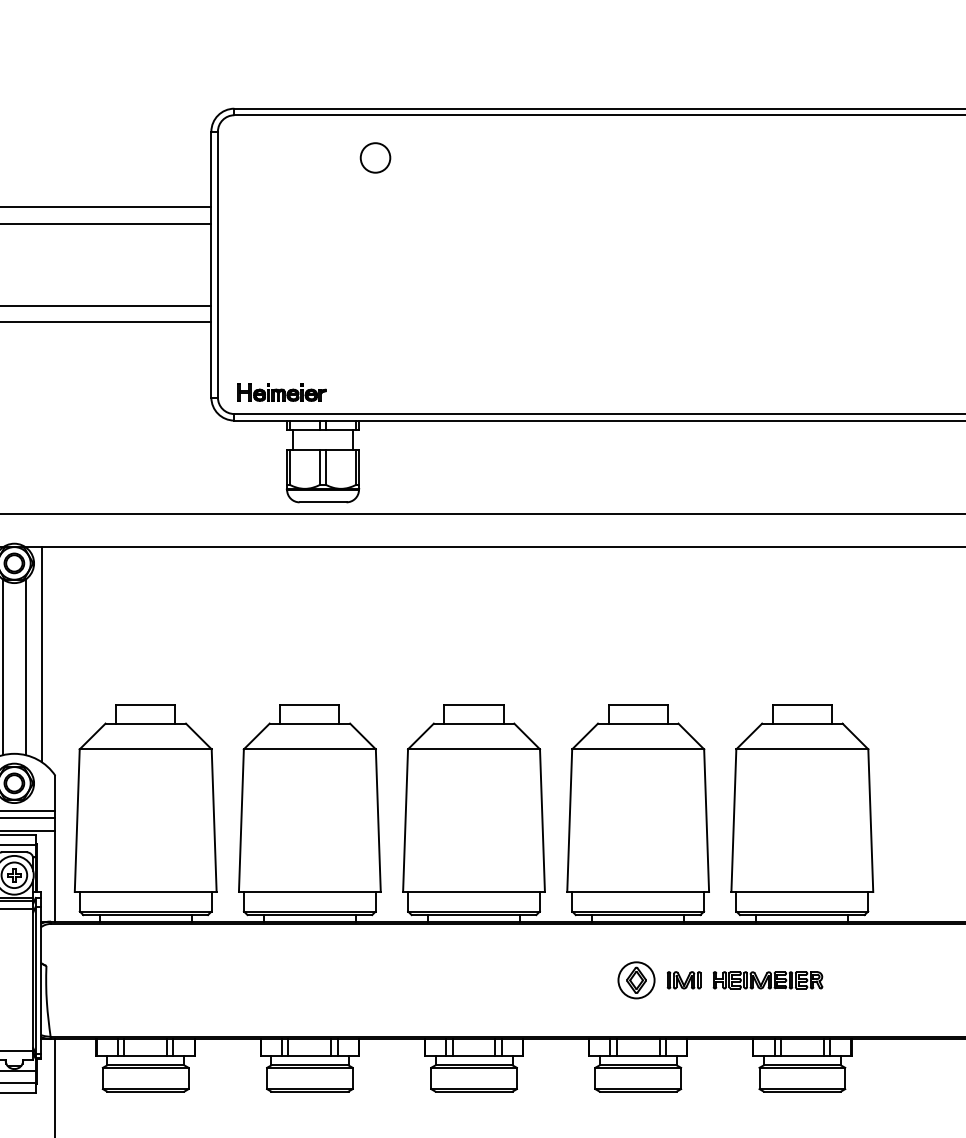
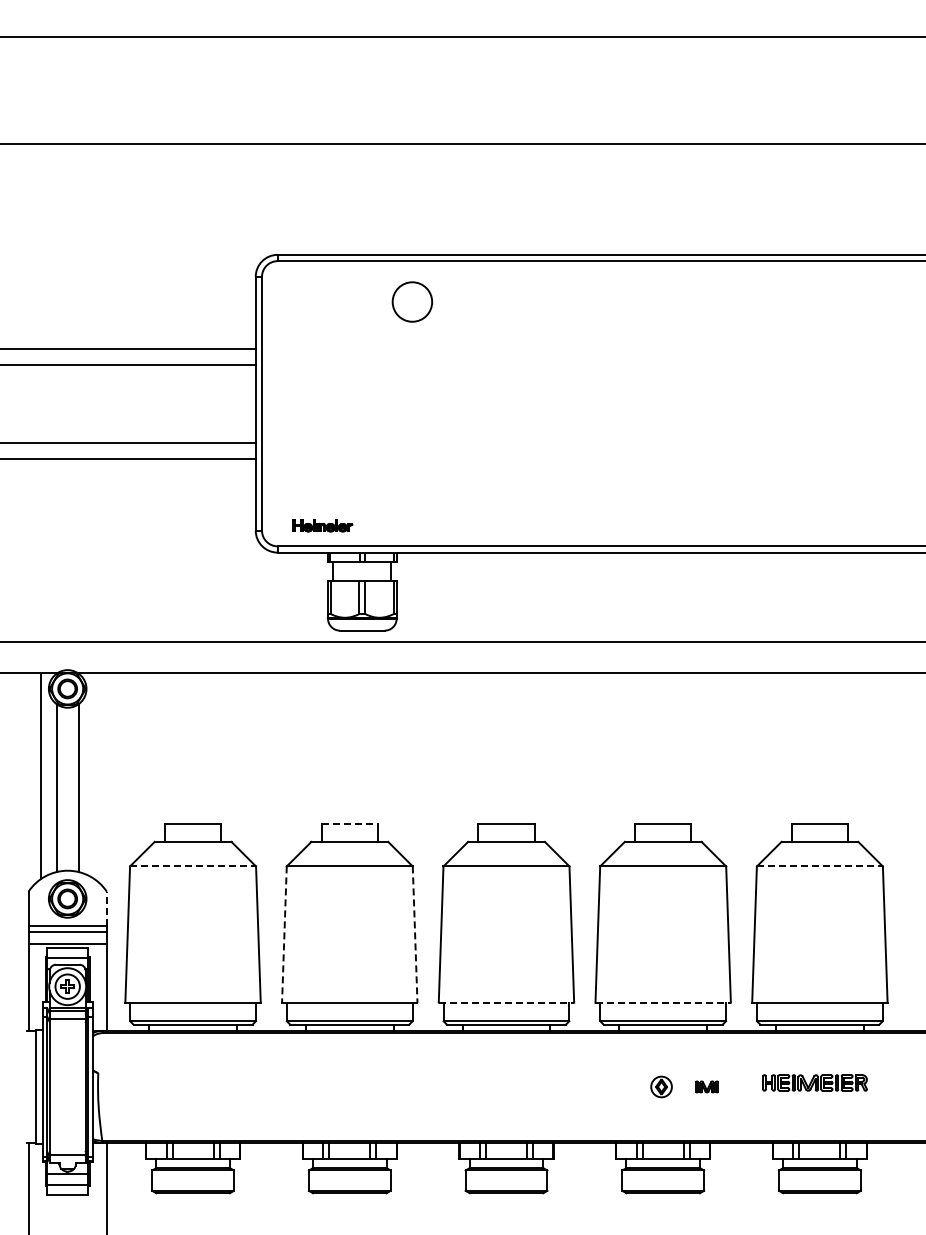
circle: (375, 157) -> (412, 301), size x1.4
part: (281, 392) -> (322, 525), size x0.7
line: (42, 654) -> (94, 775), removed
line: (310, 705) -> (350, 824), solid -> dashed
line: (146, 749) -> (193, 866), solid -> dashed
line: (801, 749) -> (819, 866), solid -> dashed
line: (55, 793) -> (106, 908), solid -> dashed
line: (241, 821) -> (284, 935), solid -> dashed
line: (378, 821) -> (415, 935), solid -> dashed
line: (474, 891) -> (506, 1002), solid -> dashed
line: (638, 891) -> (663, 1002), solid -> dashed
part: (636, 979) -> (661, 1086), size x0.6
part: (683, 979) -> (706, 1086), size x0.7
part: (767, 979) -> (814, 1082), moved

